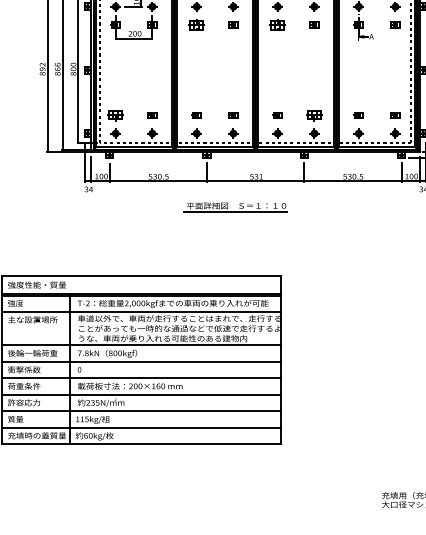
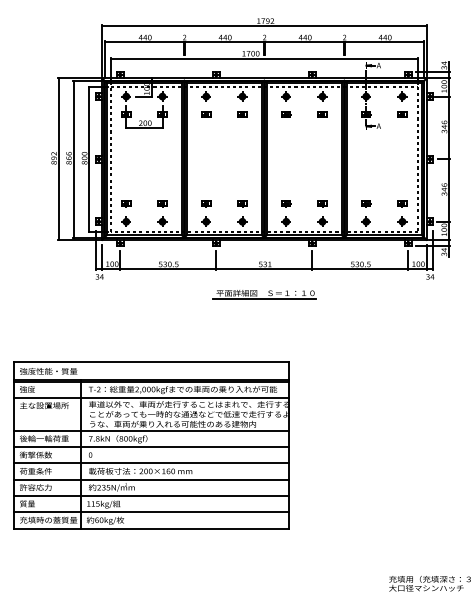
part: (196, 24) -> (206, 114), size x0.62
part: (277, 24) -> (286, 114), size x0.62
part: (115, 115) -> (126, 203), size x0.62
part: (314, 115) -> (322, 203), size x0.62
part: (235, 207) -> (264, 294), moved

